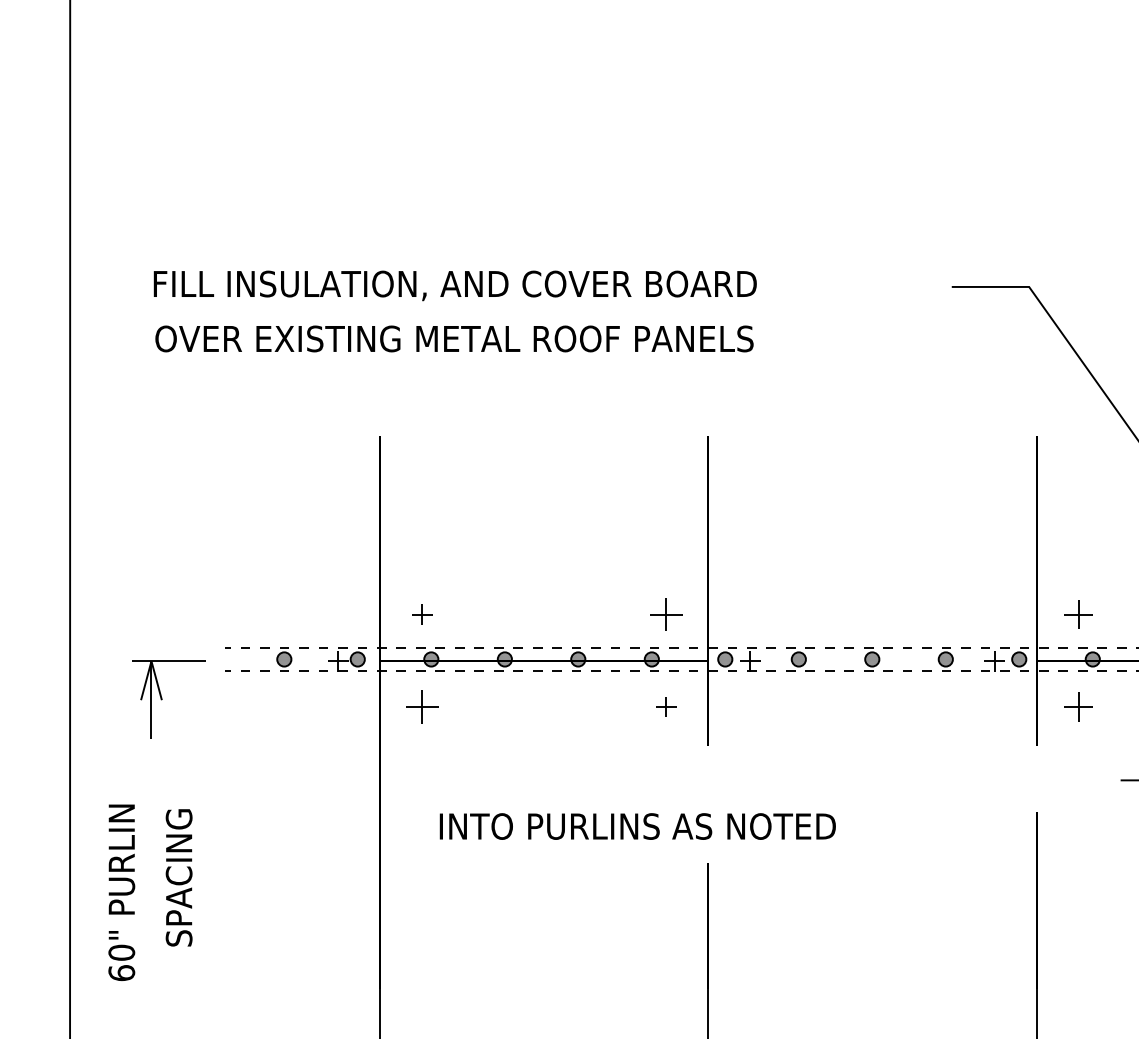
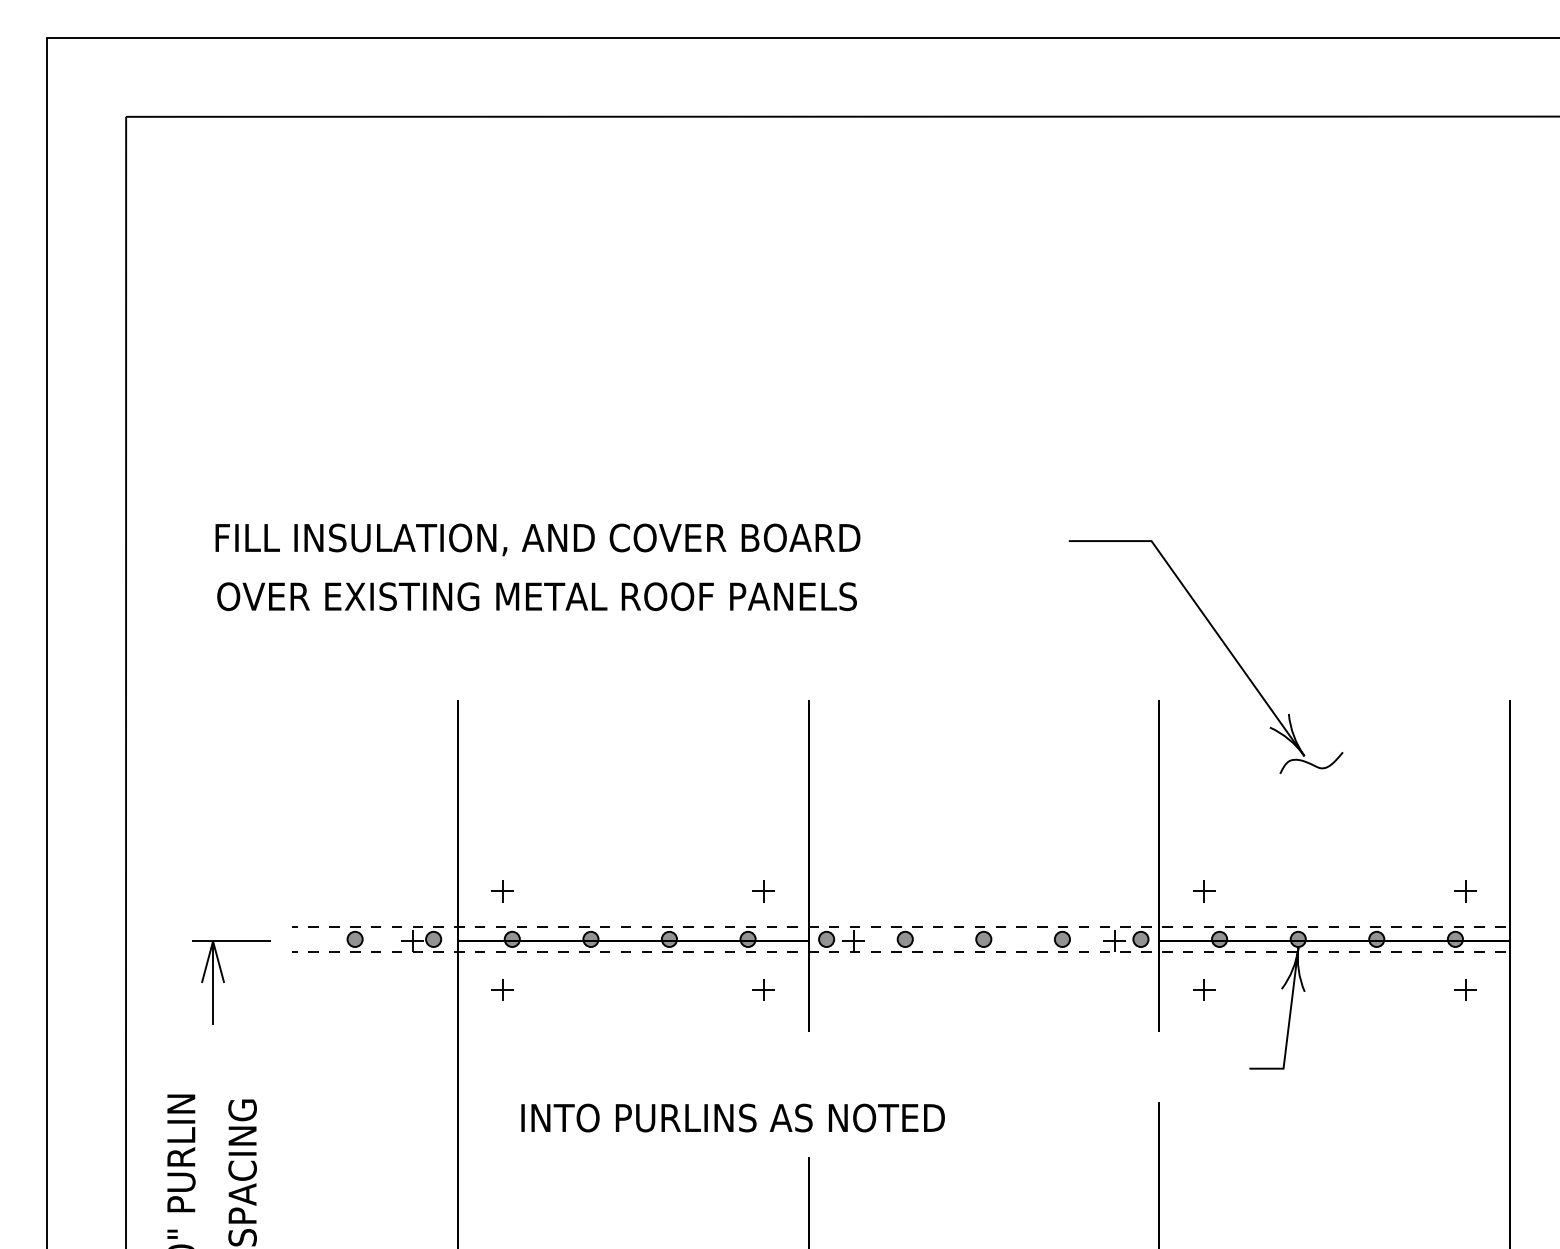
part: (666, 614) -> (763, 891), size x0.62
part: (1078, 614) -> (1204, 891), size x0.71
part: (422, 706) -> (502, 989), size x0.62
part: (1078, 706) -> (1204, 989), size x0.71

